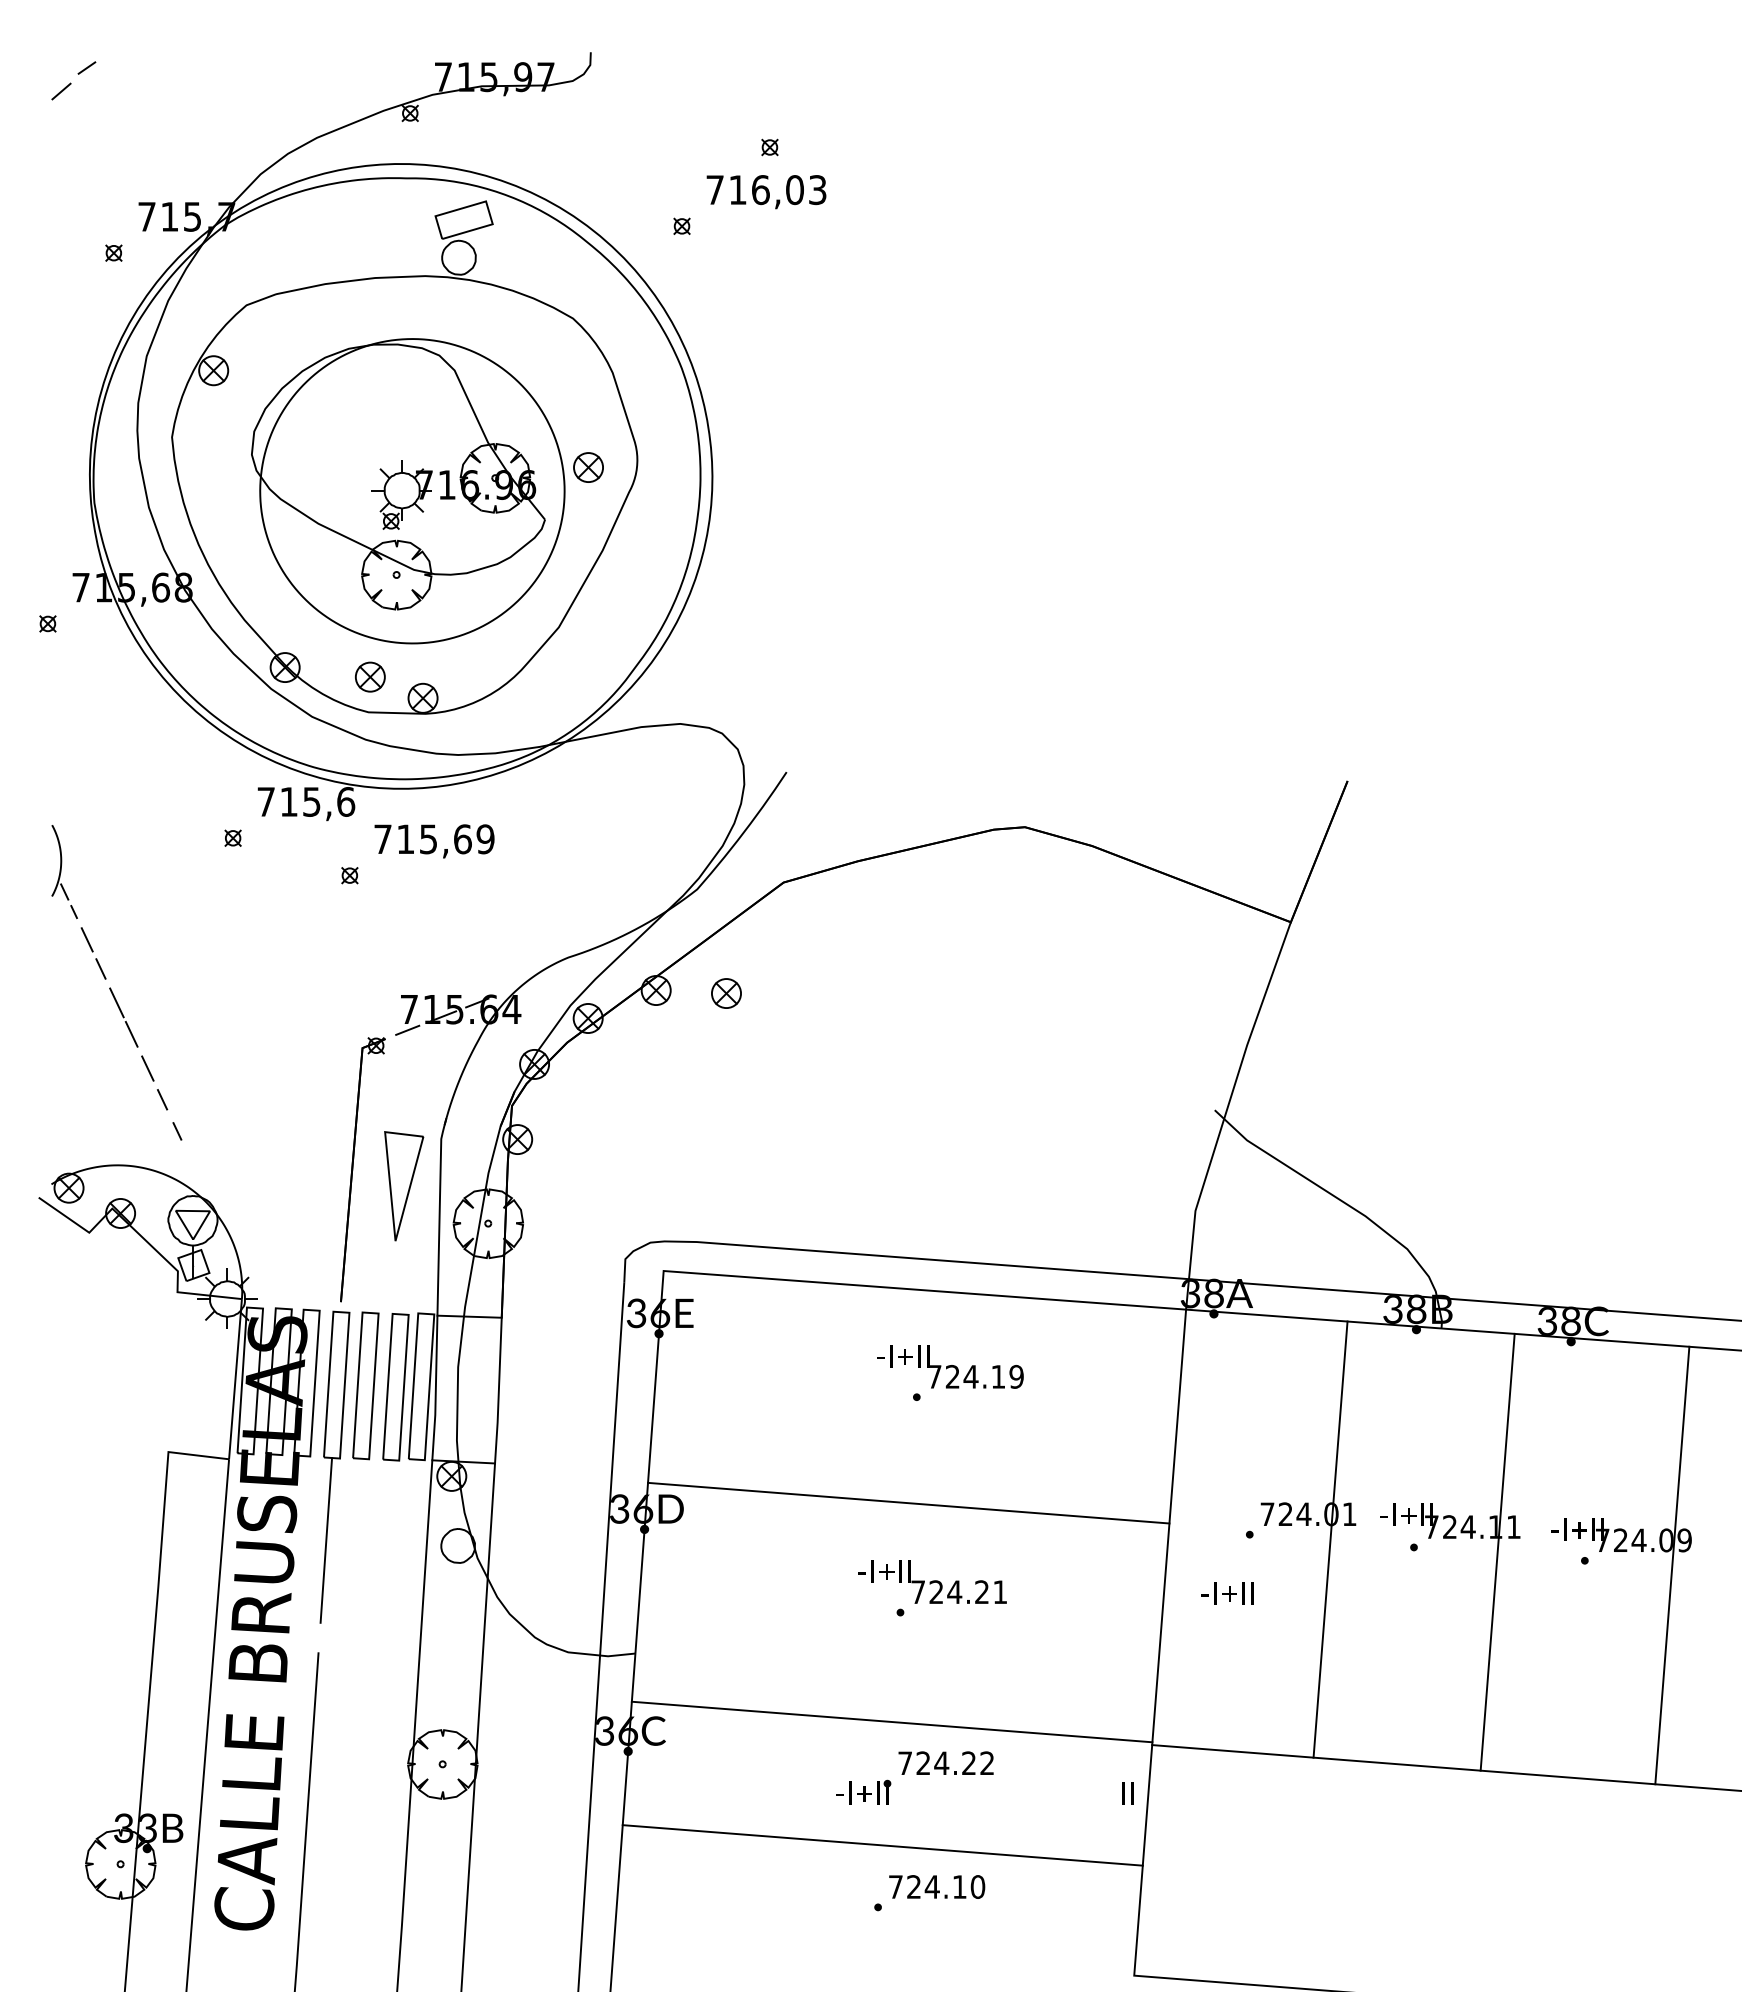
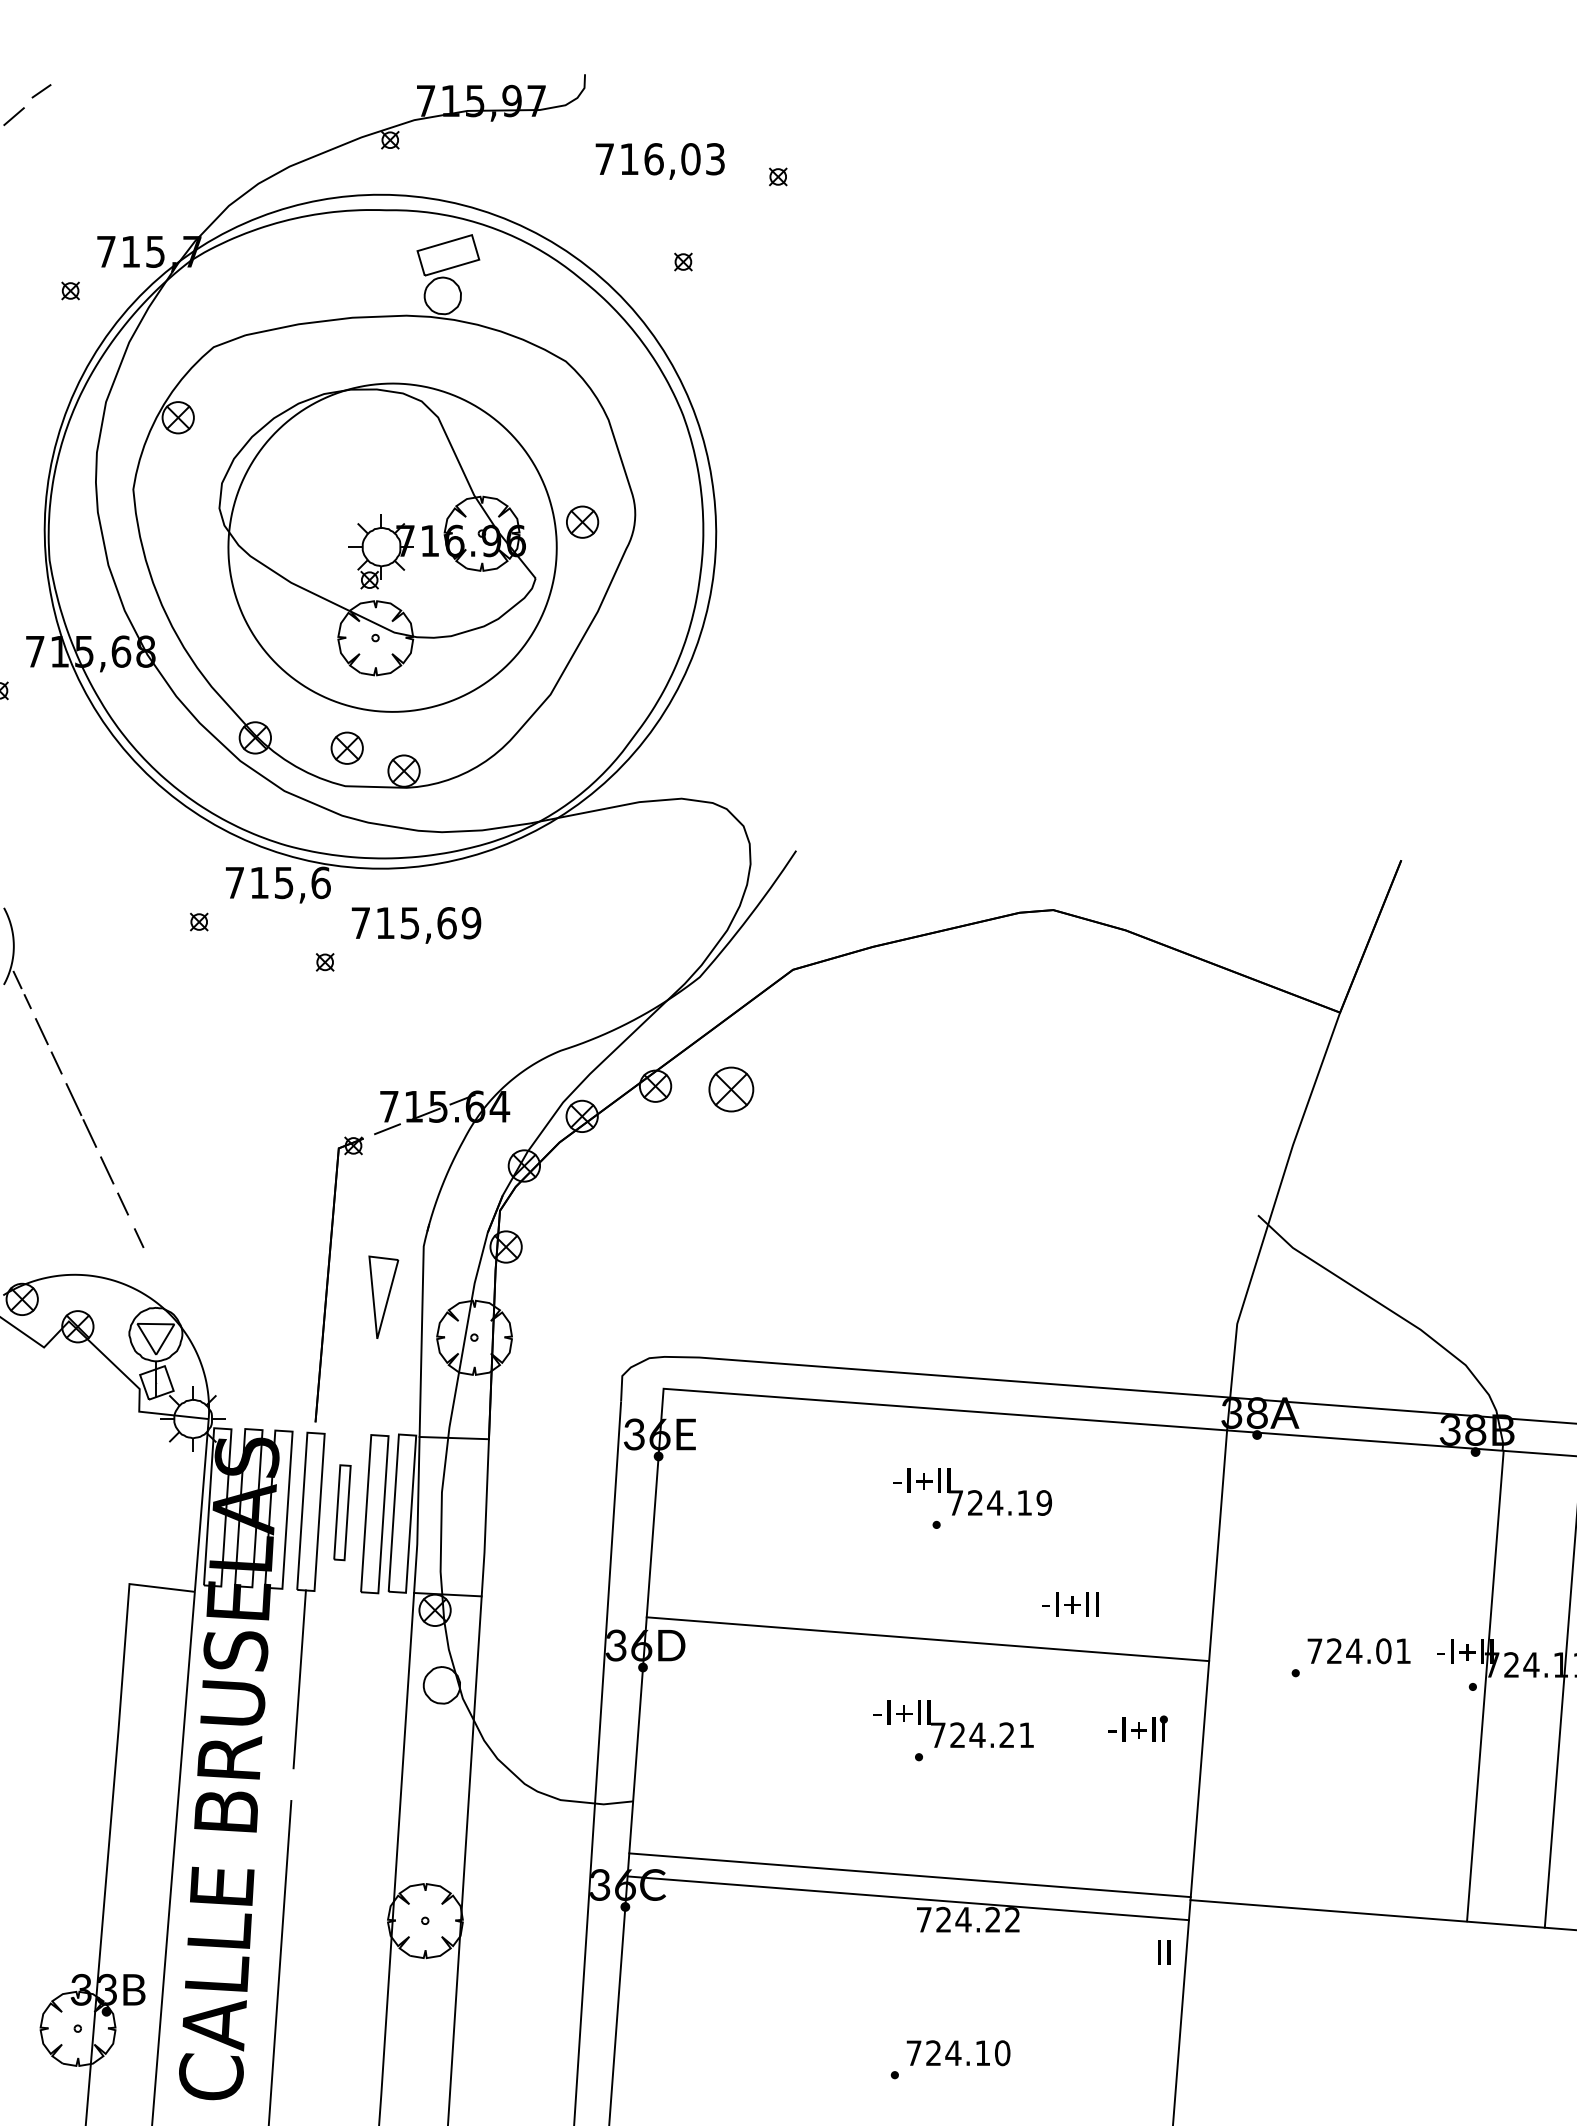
text: (766, 192) -> (660, 161), moved
part: (726, 993) -> (731, 1089), size x1.4
part: (404, 1186) -> (384, 1297), size x0.7
part: (365, 1385) -> (342, 1512), size x0.6
line: (1330, 1539) -> (1485, 1685), moved
text: (1227, 1593) -> (1070, 1603), moved
part: (863, 1791) -> (1138, 1728), moved
line: (882, 1845) -> (908, 1898), moved

